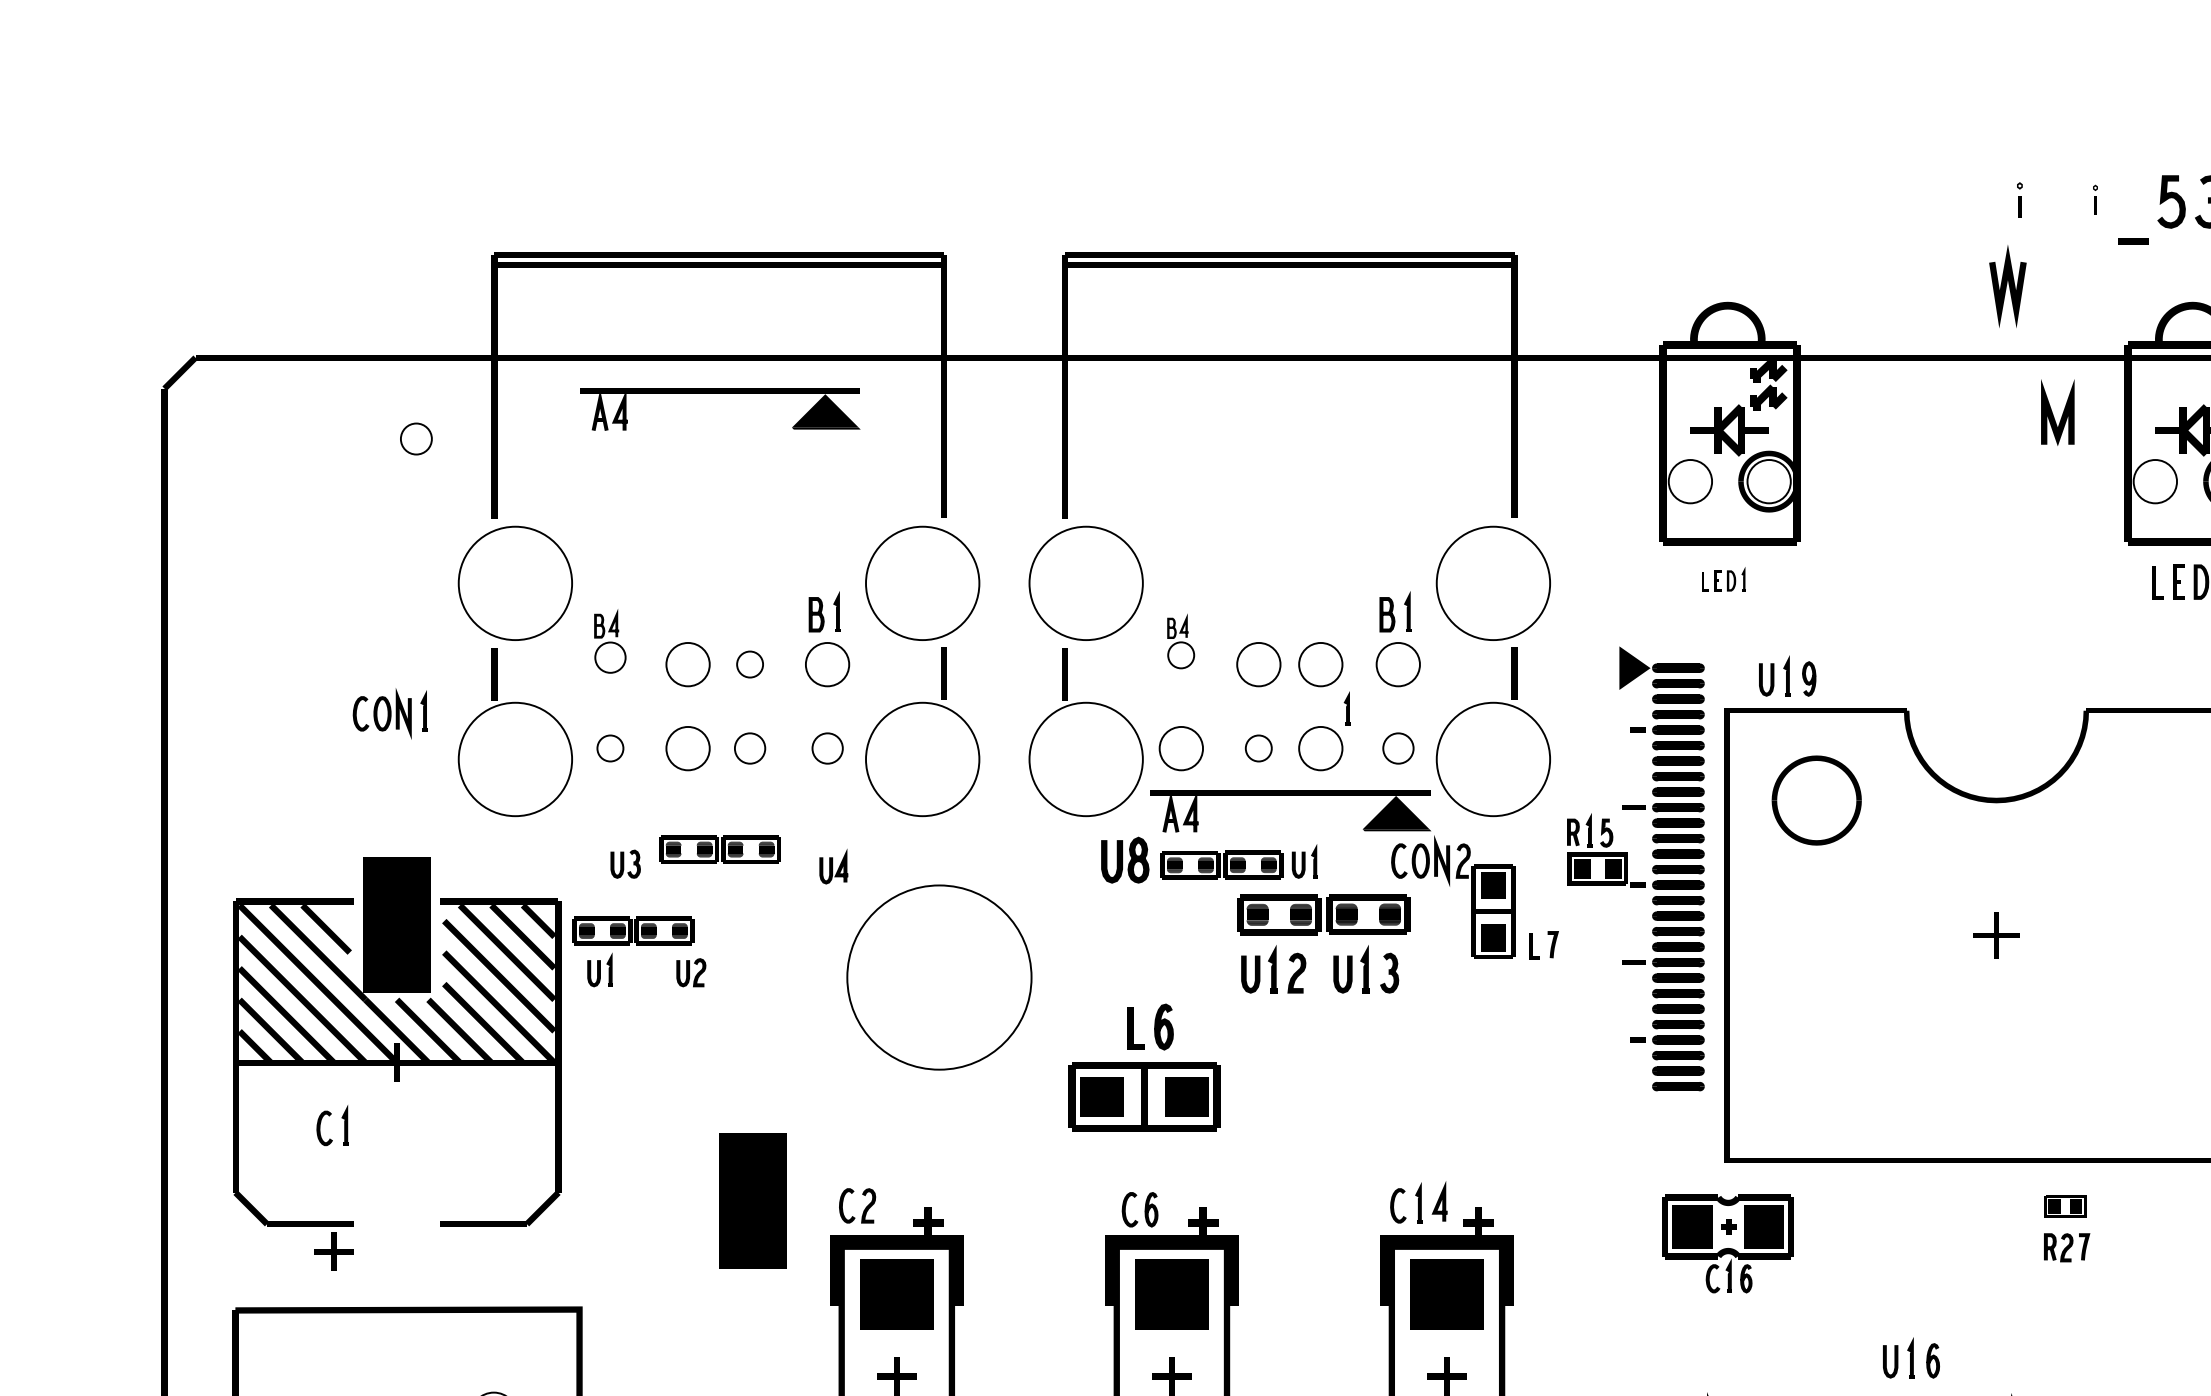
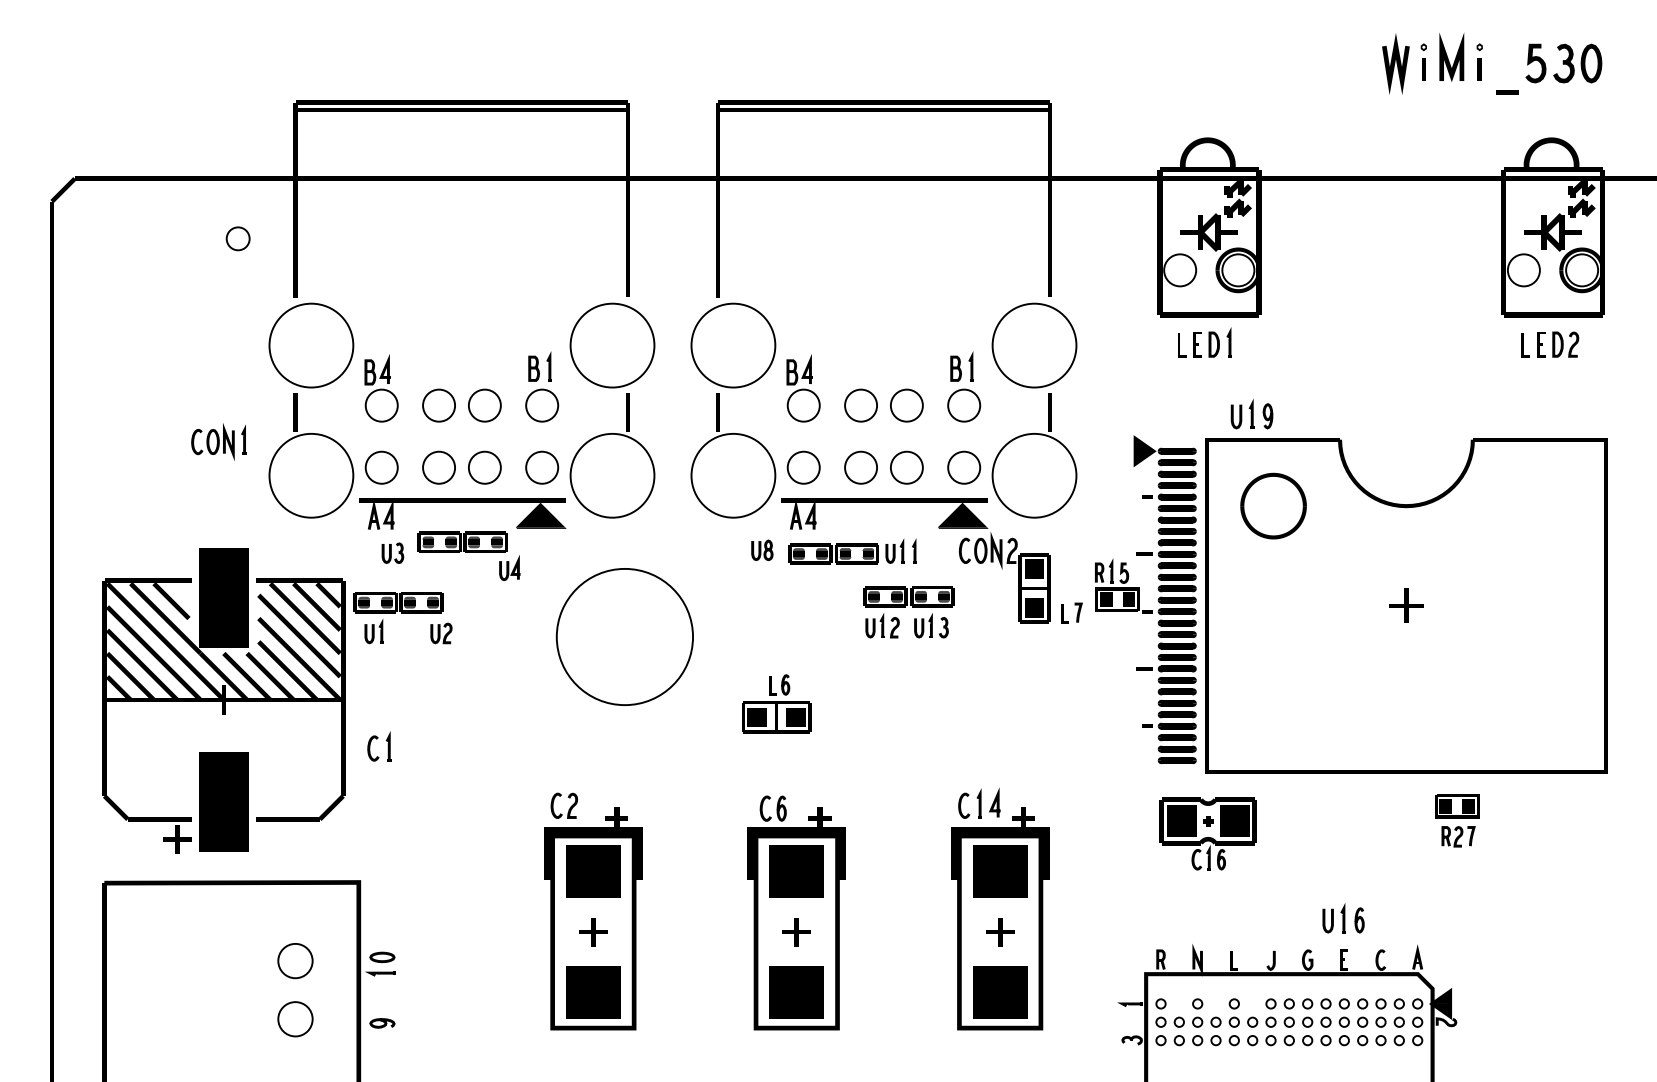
part: (2019, 199) -> (1423, 61), size x1.43
part: (2095, 199) -> (1479, 61), size x1.67
line: (2007, 285) -> (1395, 63), moved
part: (719, 393) -> (462, 502), moved
line: (2053, 412) -> (1448, 57), moved
part: (1723, 579) -> (1204, 342), size x1.67
part: (610, 641) -> (381, 388), size x1.43
part: (1180, 641) -> (803, 388), size x1.67
part: (749, 664) -> (484, 405), size x1.67
line: (1347, 707) -> (914, 550), moved
part: (610, 748) -> (381, 467), size x1.67
part: (749, 748) -> (484, 467), size x1.43
part: (827, 748) -> (542, 467), size x1.43
part: (1258, 748) -> (860, 467), size x1.67
part: (1398, 748) -> (964, 467), size x1.43
part: (1125, 860) -> (762, 550), size x0.62
part: (833, 867) -> (509, 568), moved
part: (1635, 868) -> (1145, 599), moved
part: (1322, 944) -> (908, 612), size x0.71
part: (1144, 1067) -> (776, 703), size x0.62
part: (330, 1116) -> (377, 739), moved
part: (752, 1200) -> (223, 801), moved
part: (2065, 1206) -> (1457, 806), size x1.43

